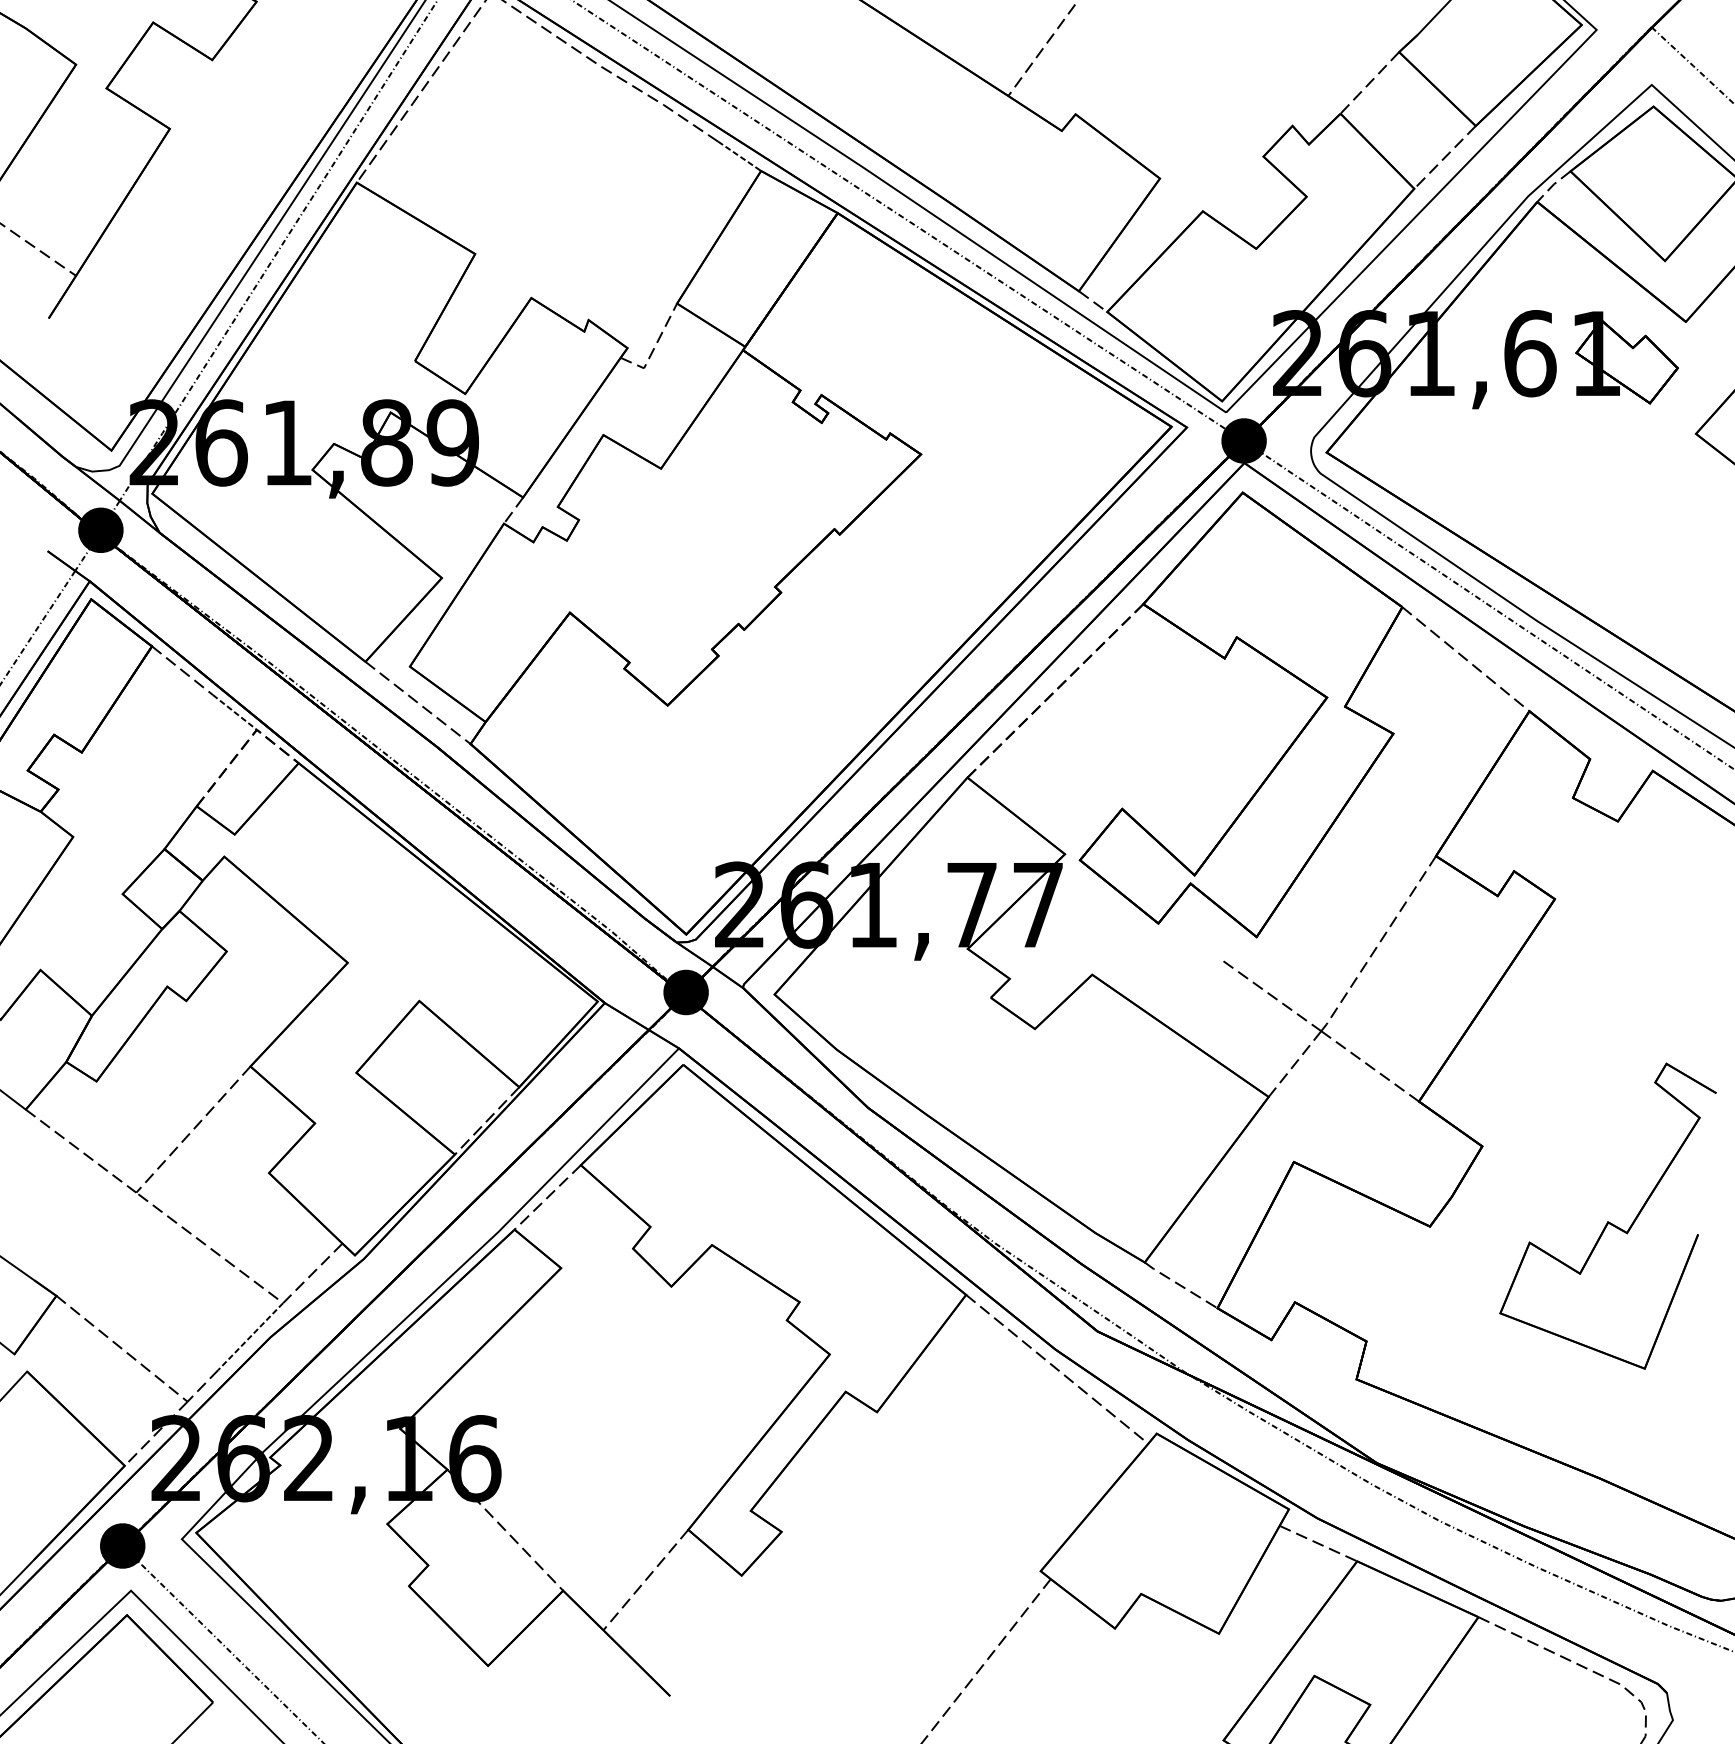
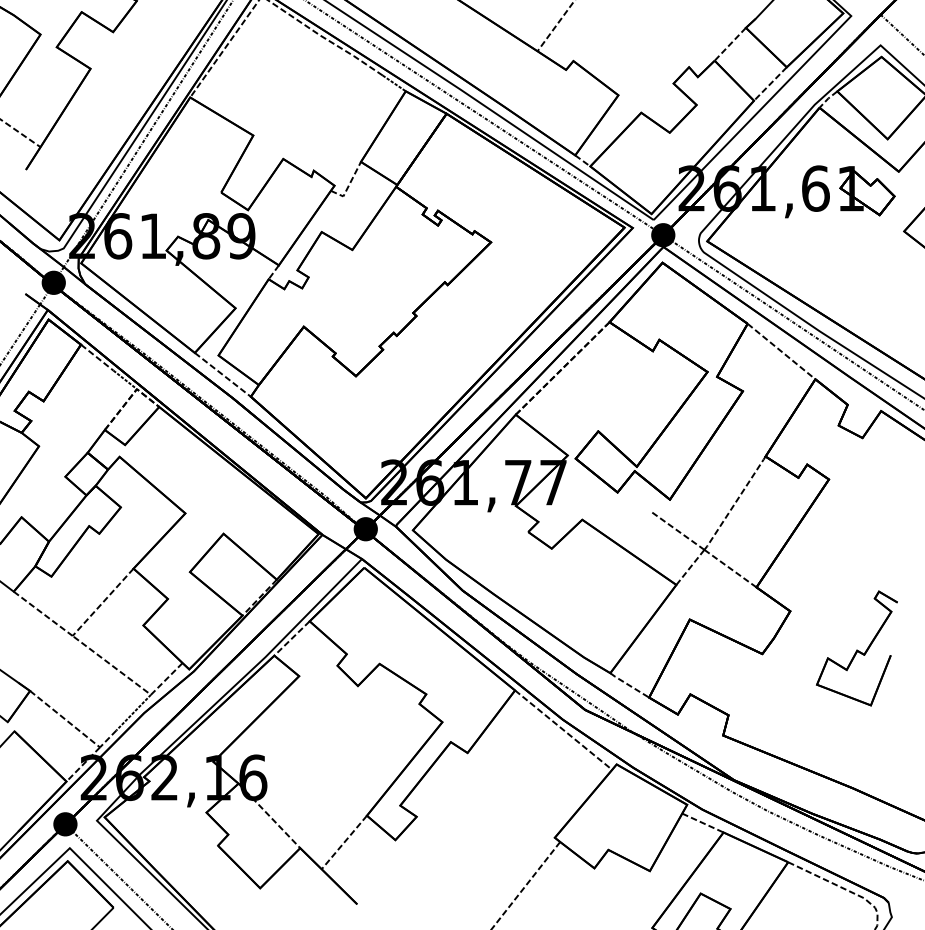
part: (1606, 1216) -> (856, 648), size x0.7

